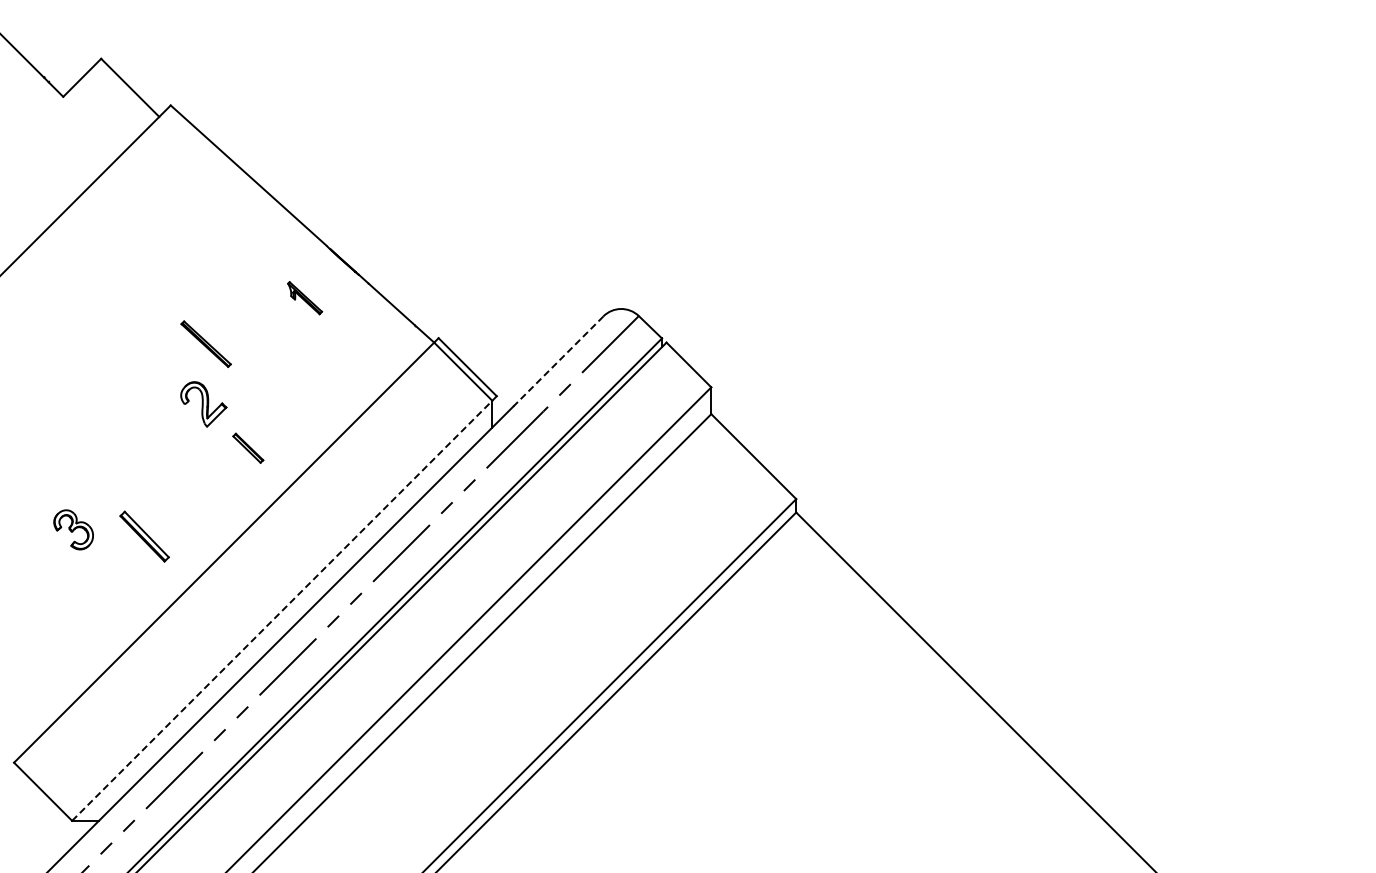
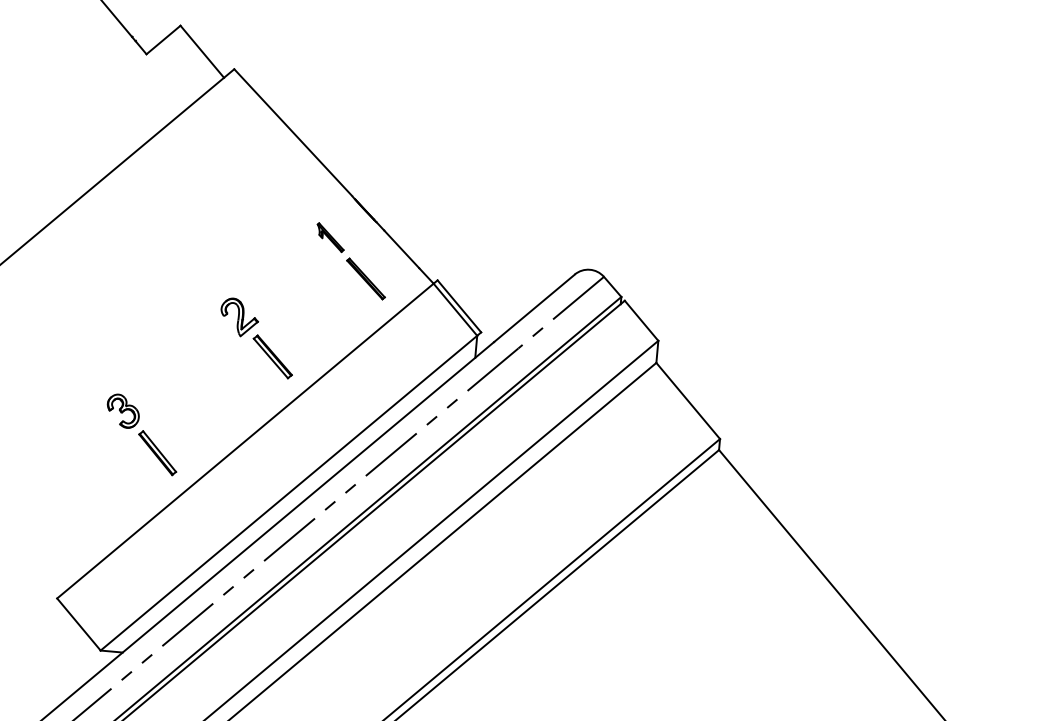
part: (205, 343) -> (365, 278), moved
line: (558, 361) -> (534, 308), dashed -> solid
part: (248, 448) -> (273, 357), size x1.67
part: (144, 536) -> (157, 453), moved
line: (282, 610) -> (289, 492), dashed -> solid

